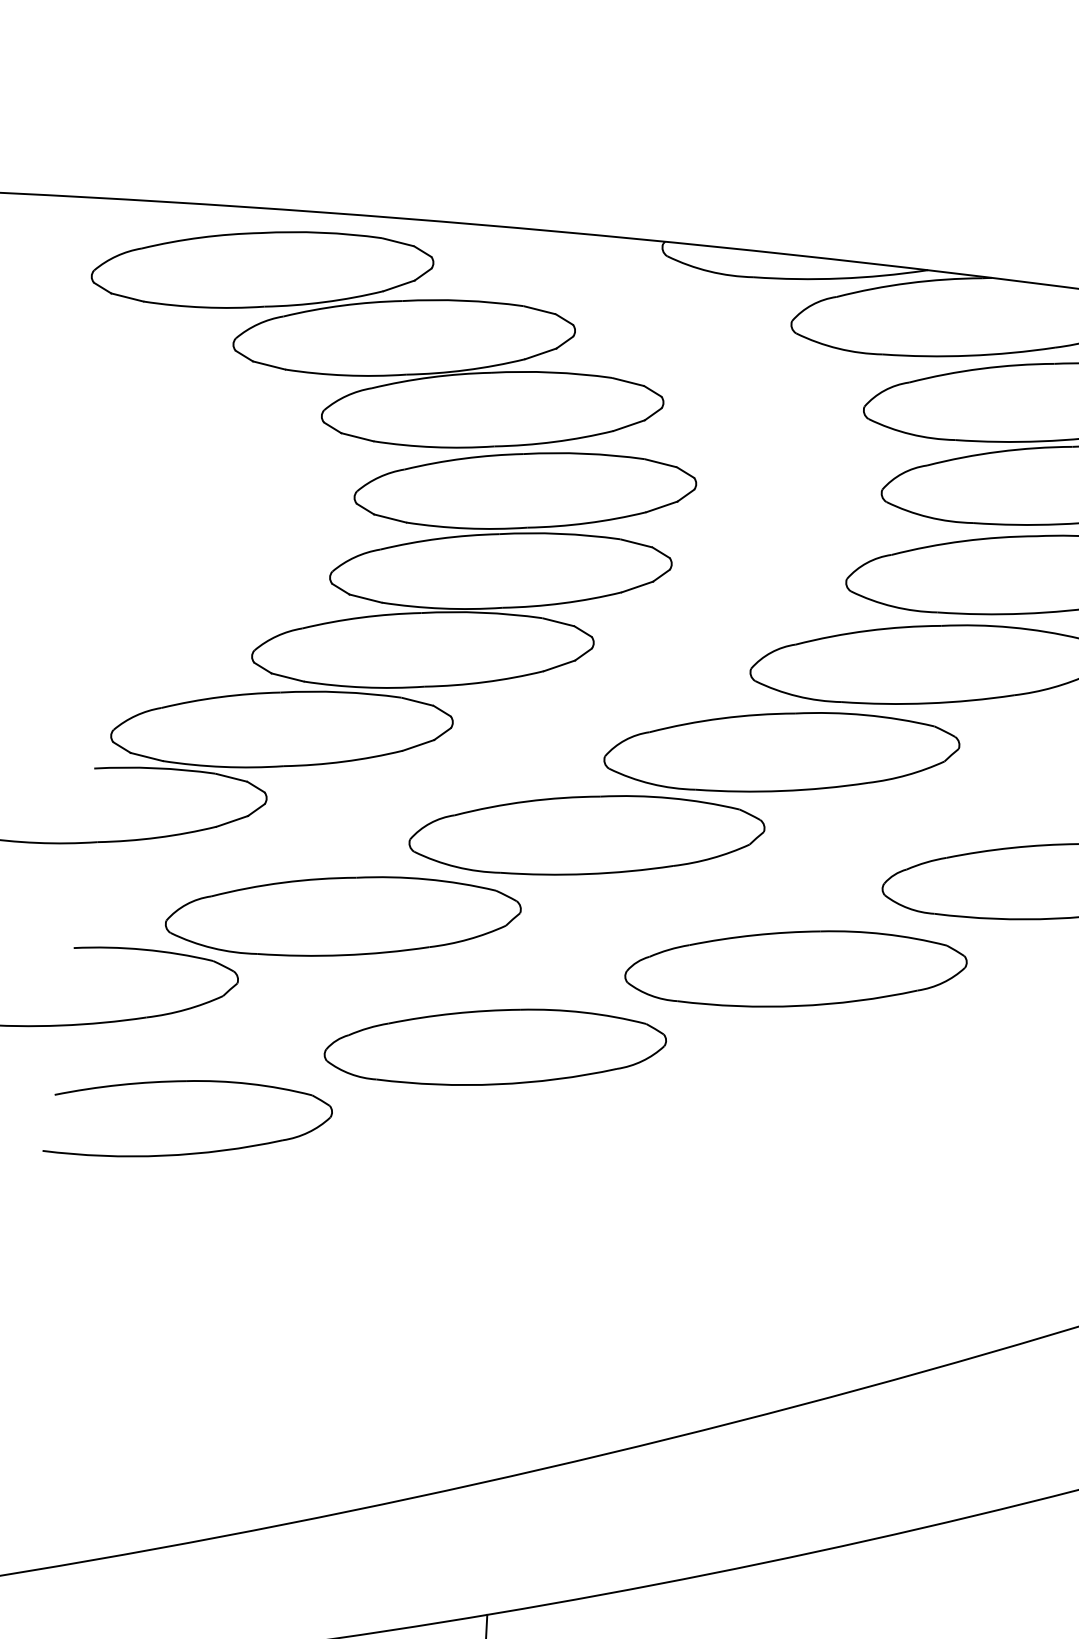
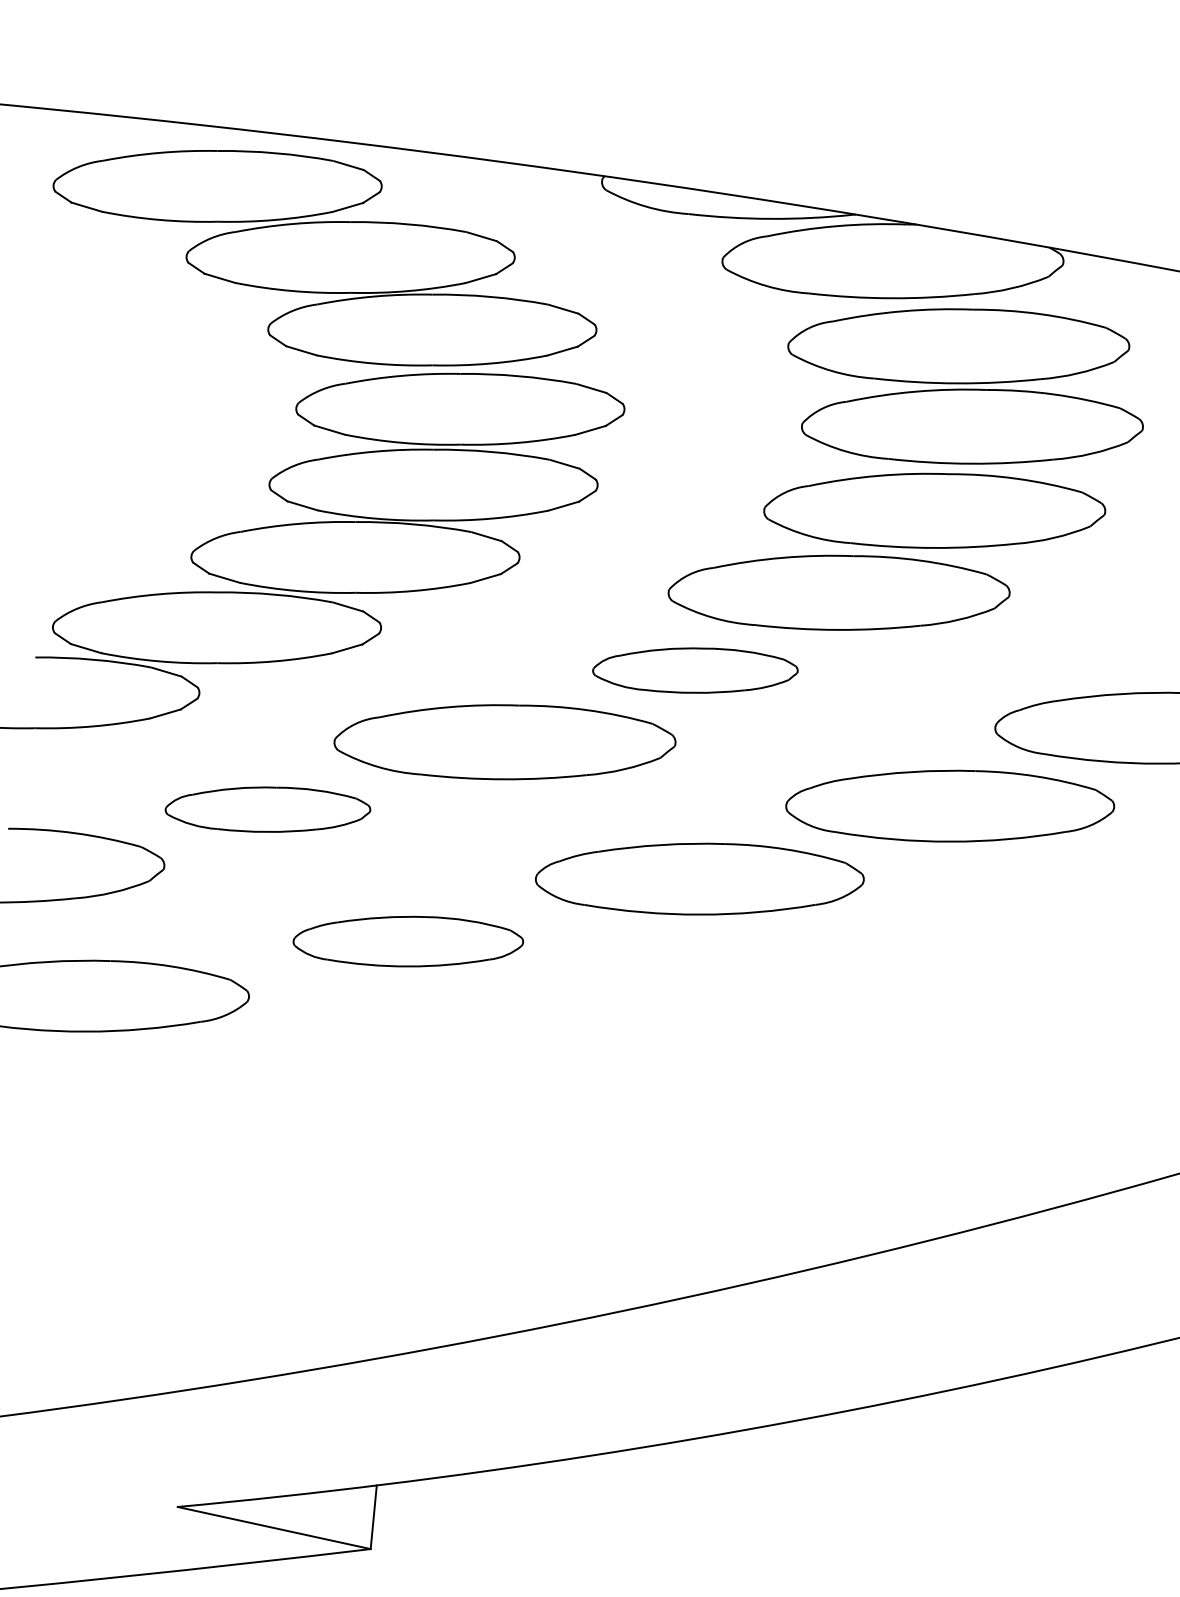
part: (782, 752) -> (695, 670), size x0.6
part: (342, 916) -> (267, 809), size x0.6
part: (495, 1047) -> (408, 941), size x0.7

